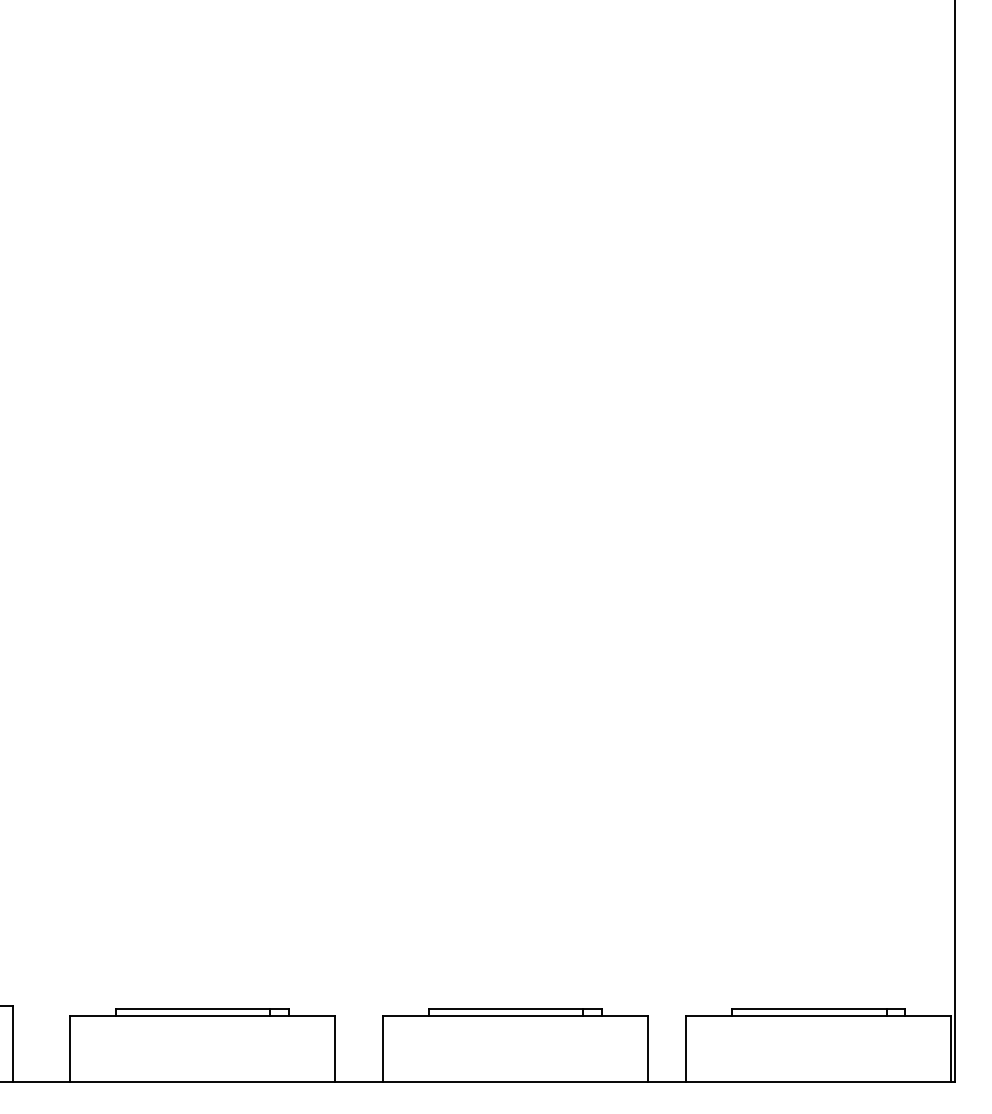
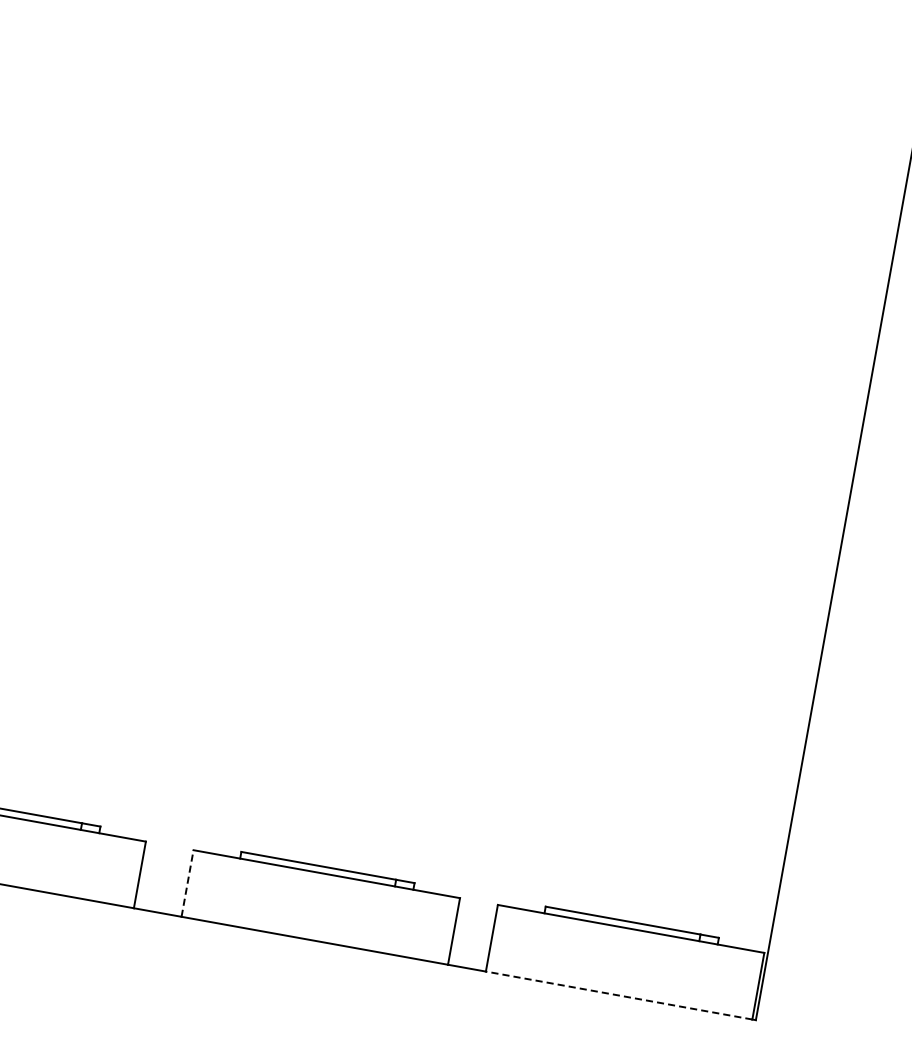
line: (382, 1048) -> (187, 882), solid -> dashed
line: (818, 1082) -> (618, 995), solid -> dashed

